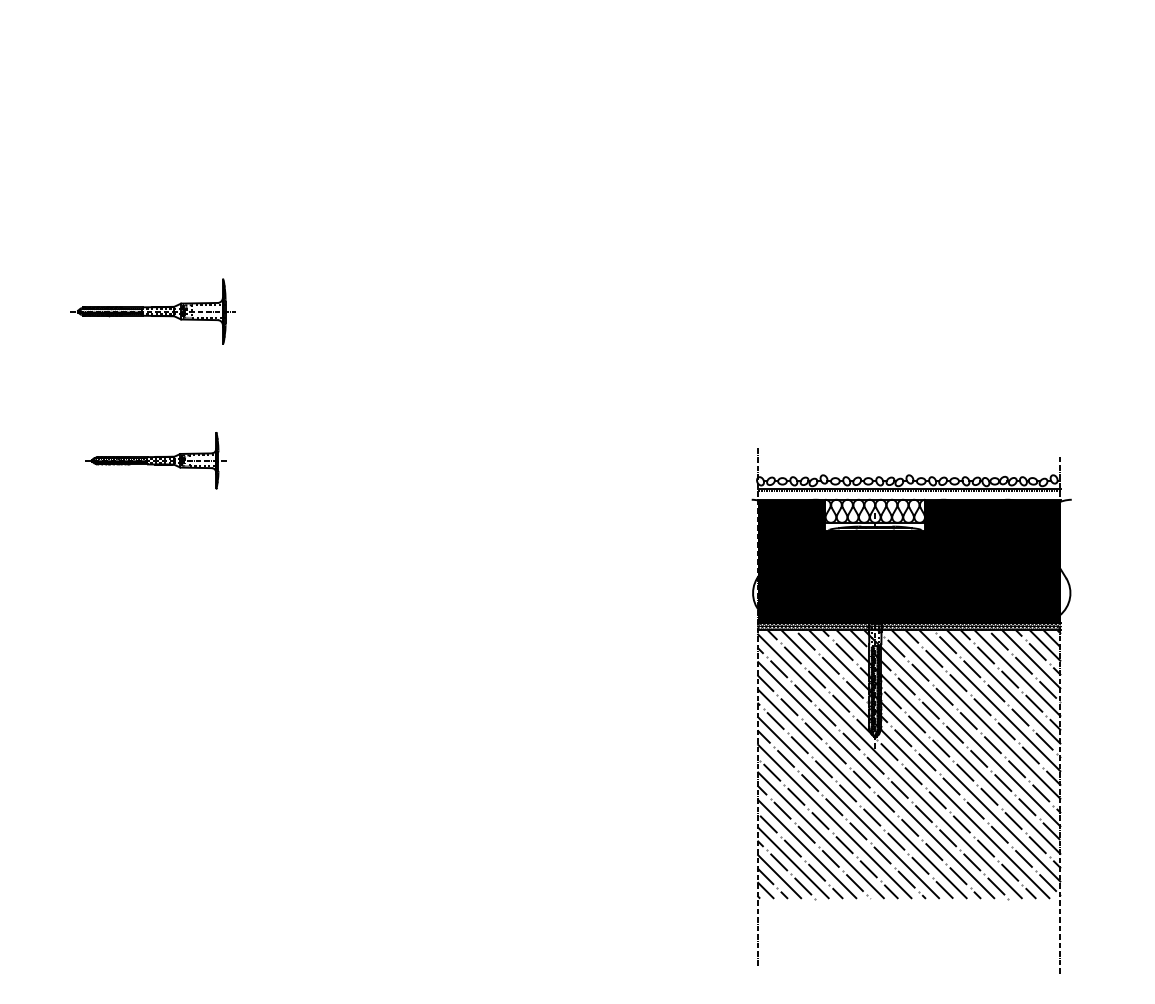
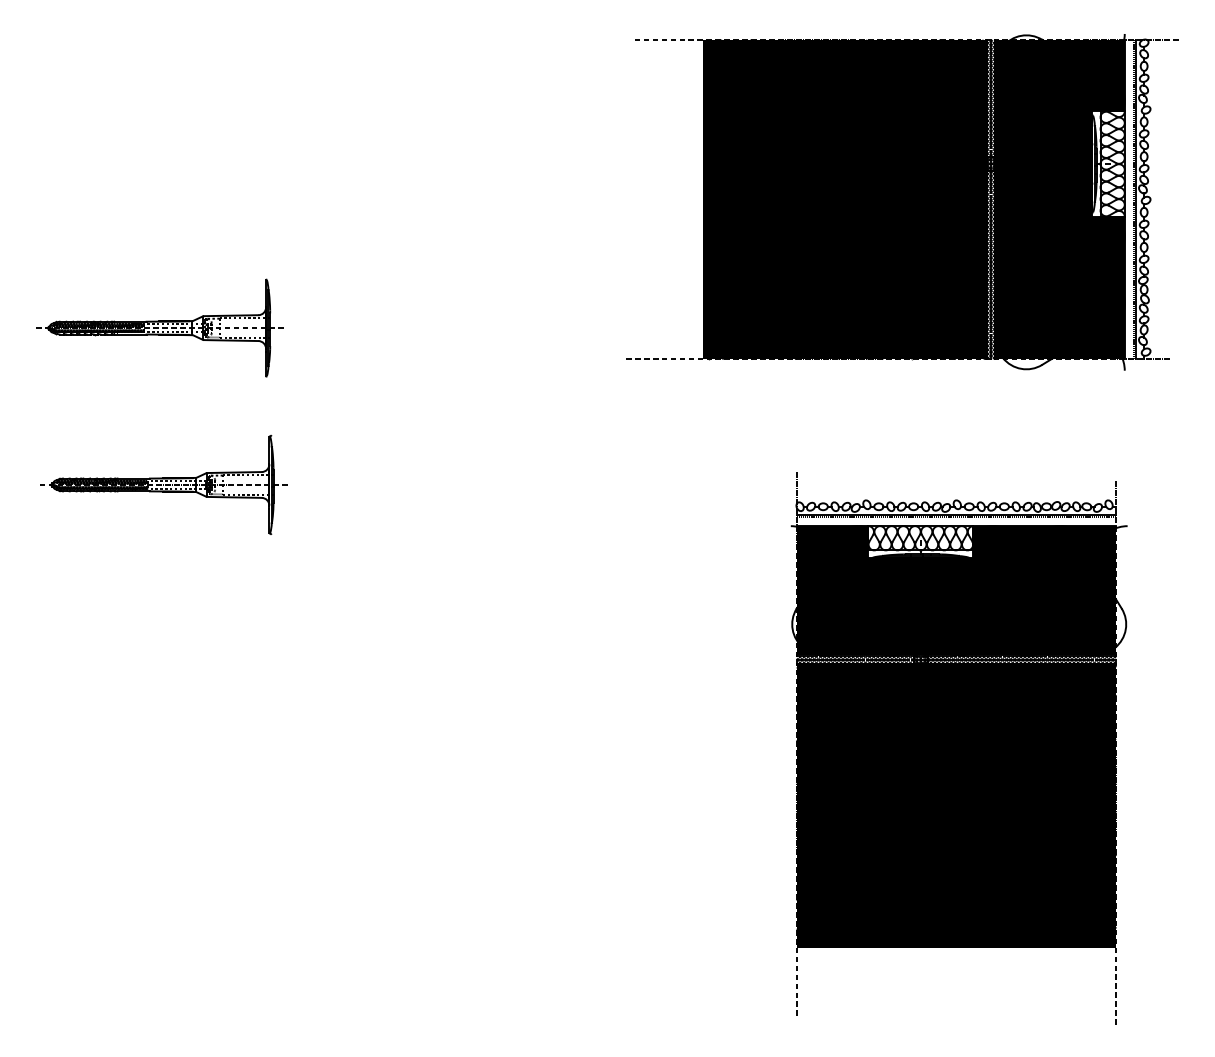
part: (857, 191) -> (902, 201), added
part: (152, 311) -> (160, 328), size x1.43
part: (155, 460) -> (163, 484), size x1.67
fill: (909, 765) -> (956, 805), added

